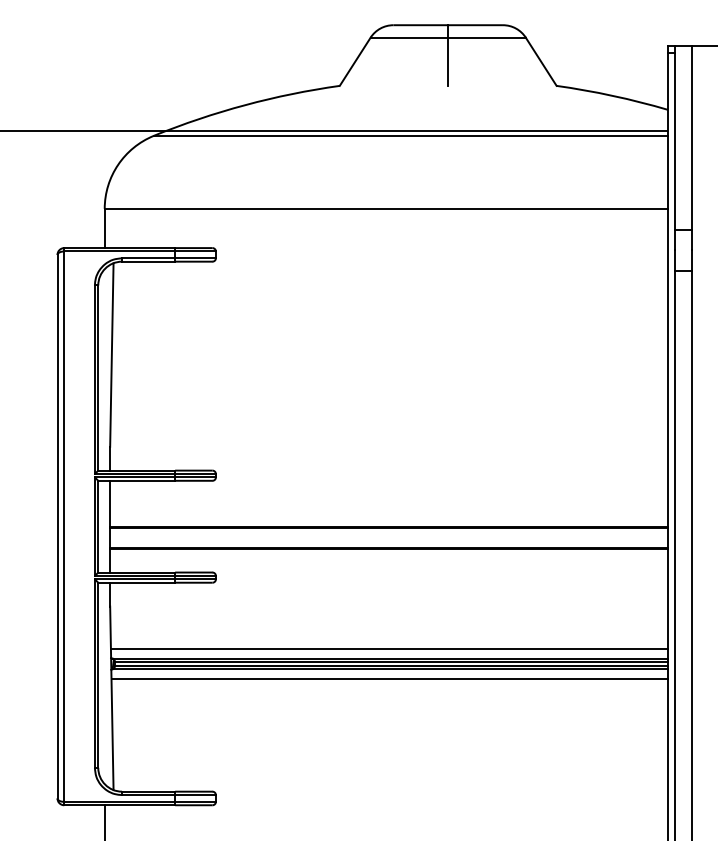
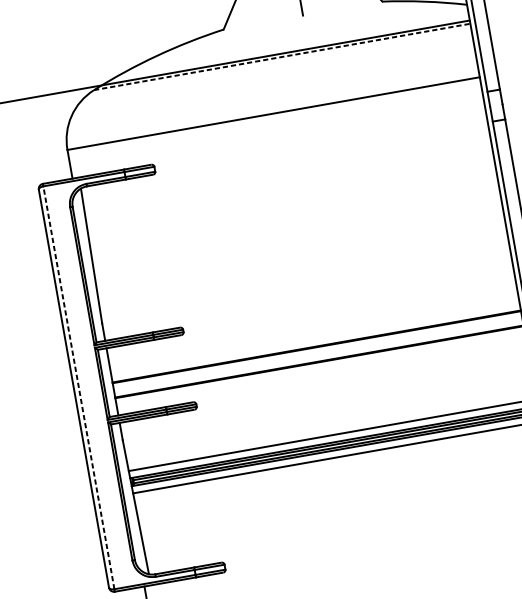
line: (411, 135) -> (282, 56), solid -> dashed
line: (64, 526) -> (79, 387), solid -> dashed

